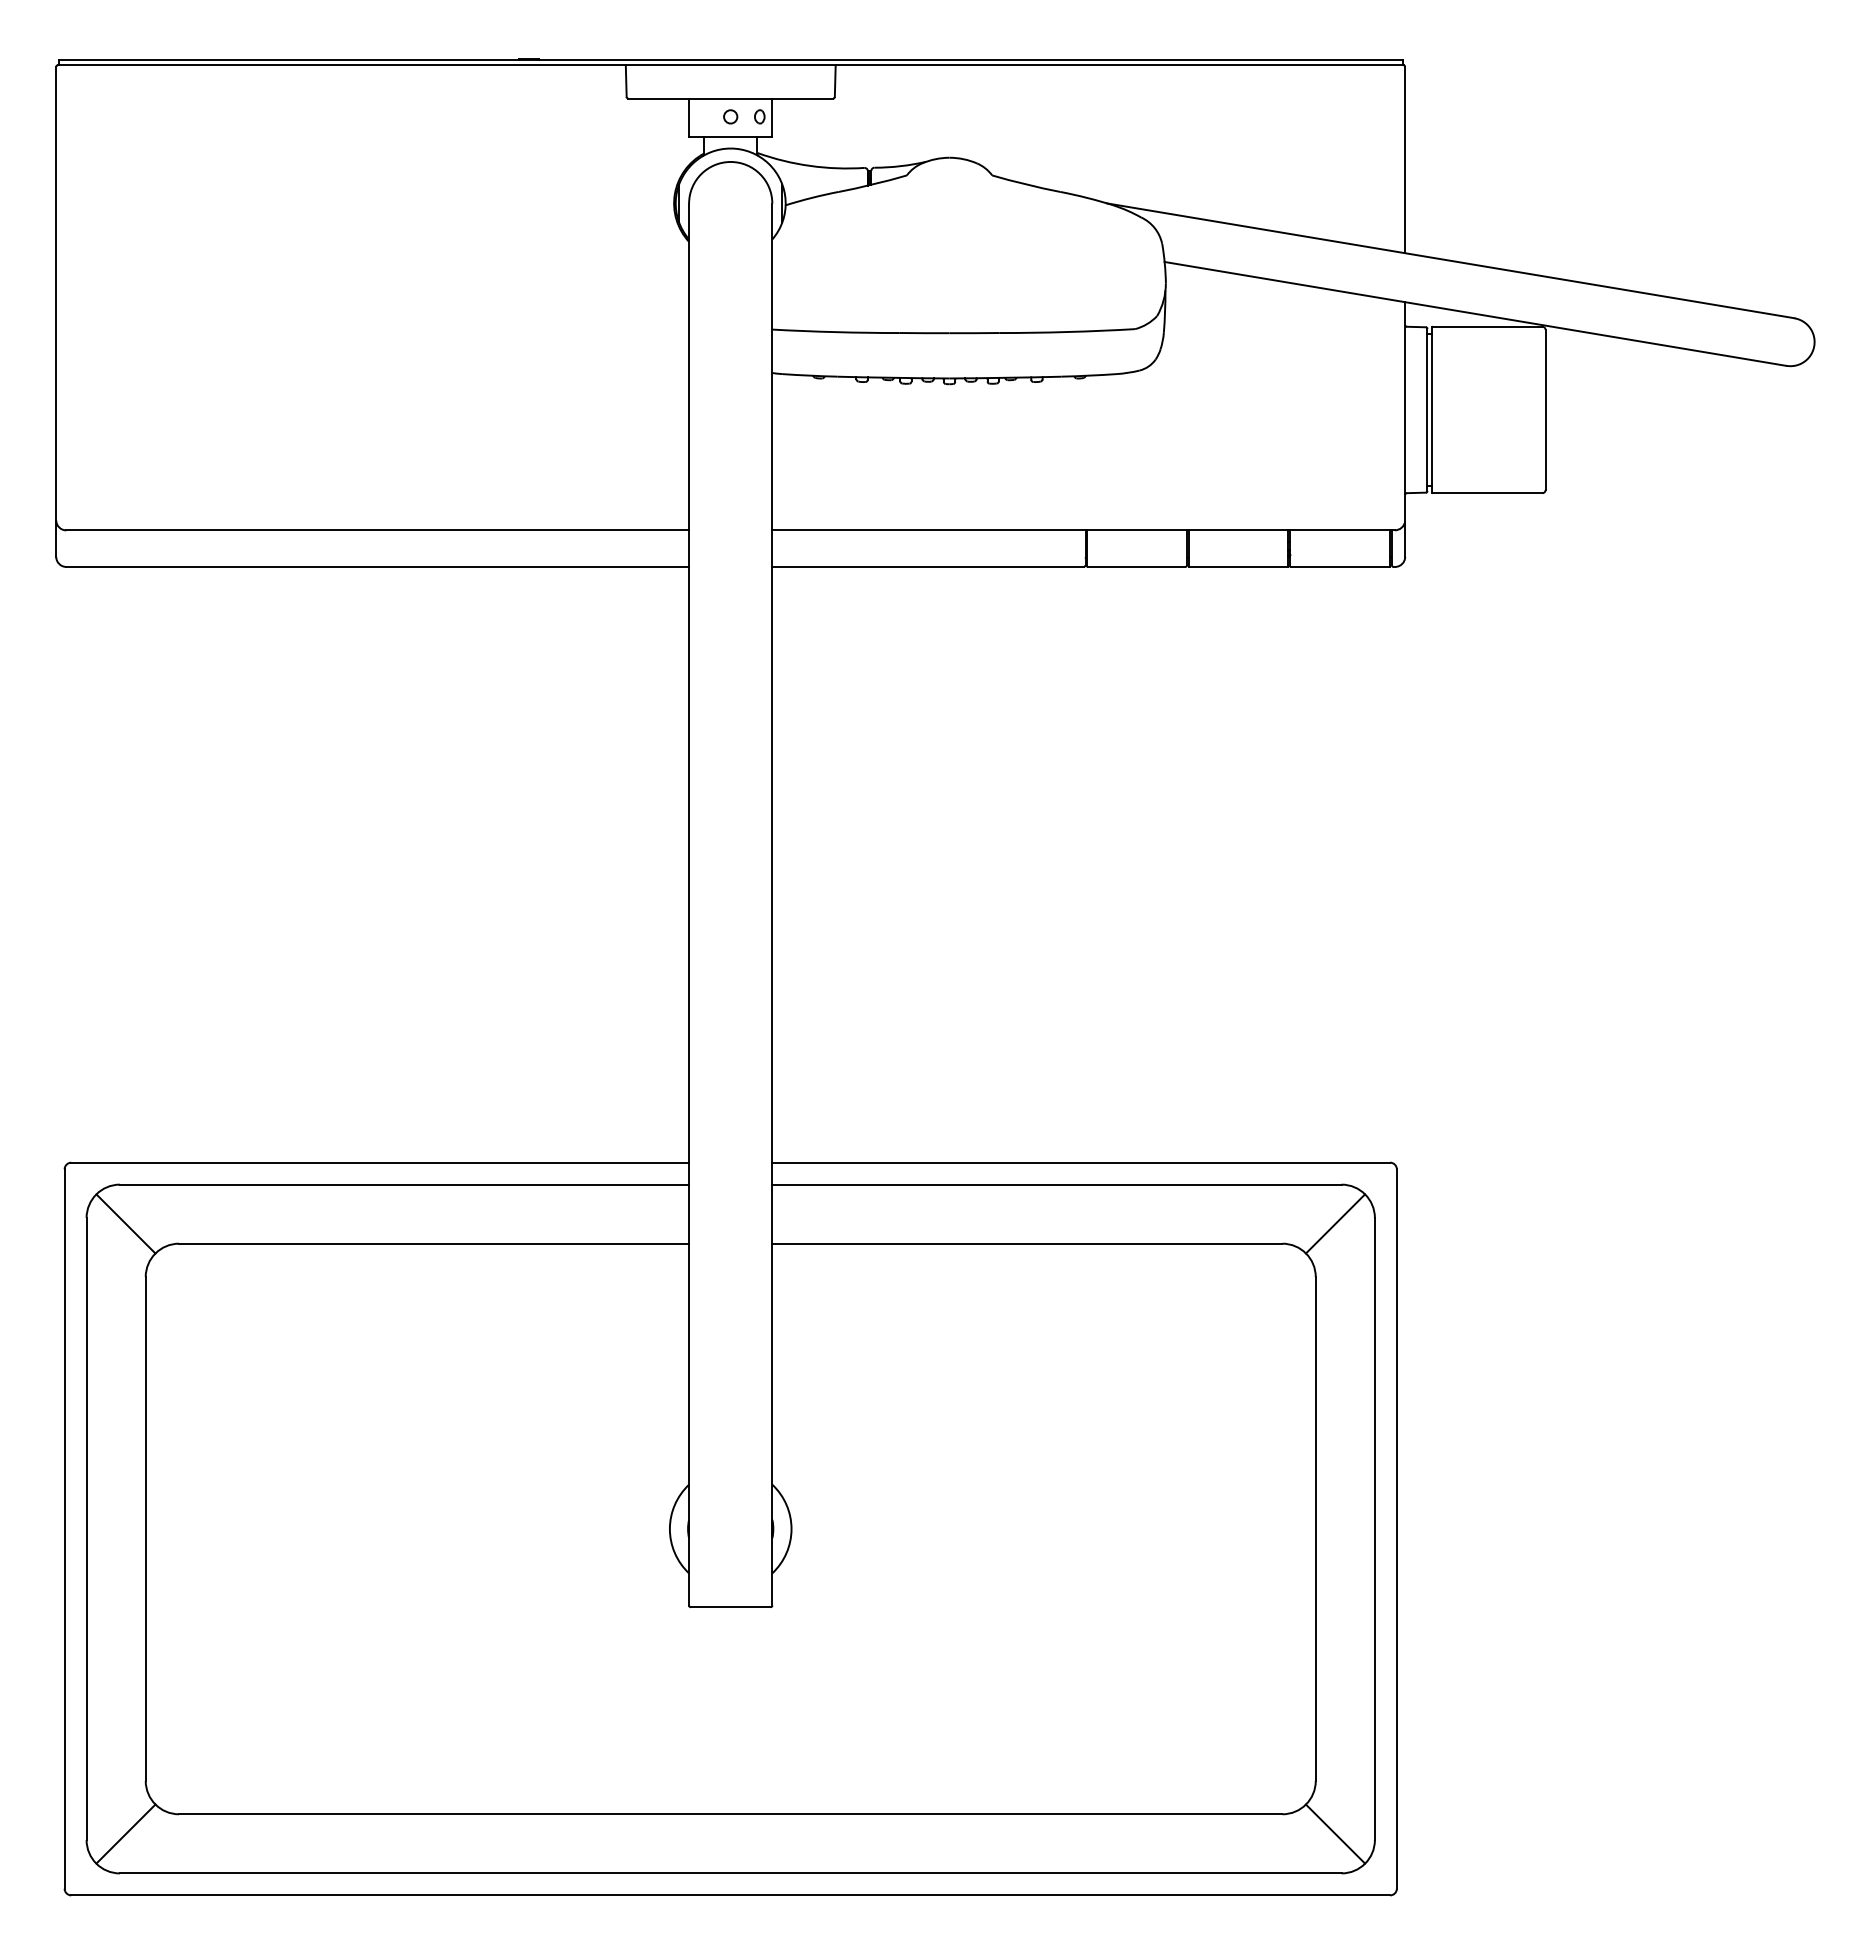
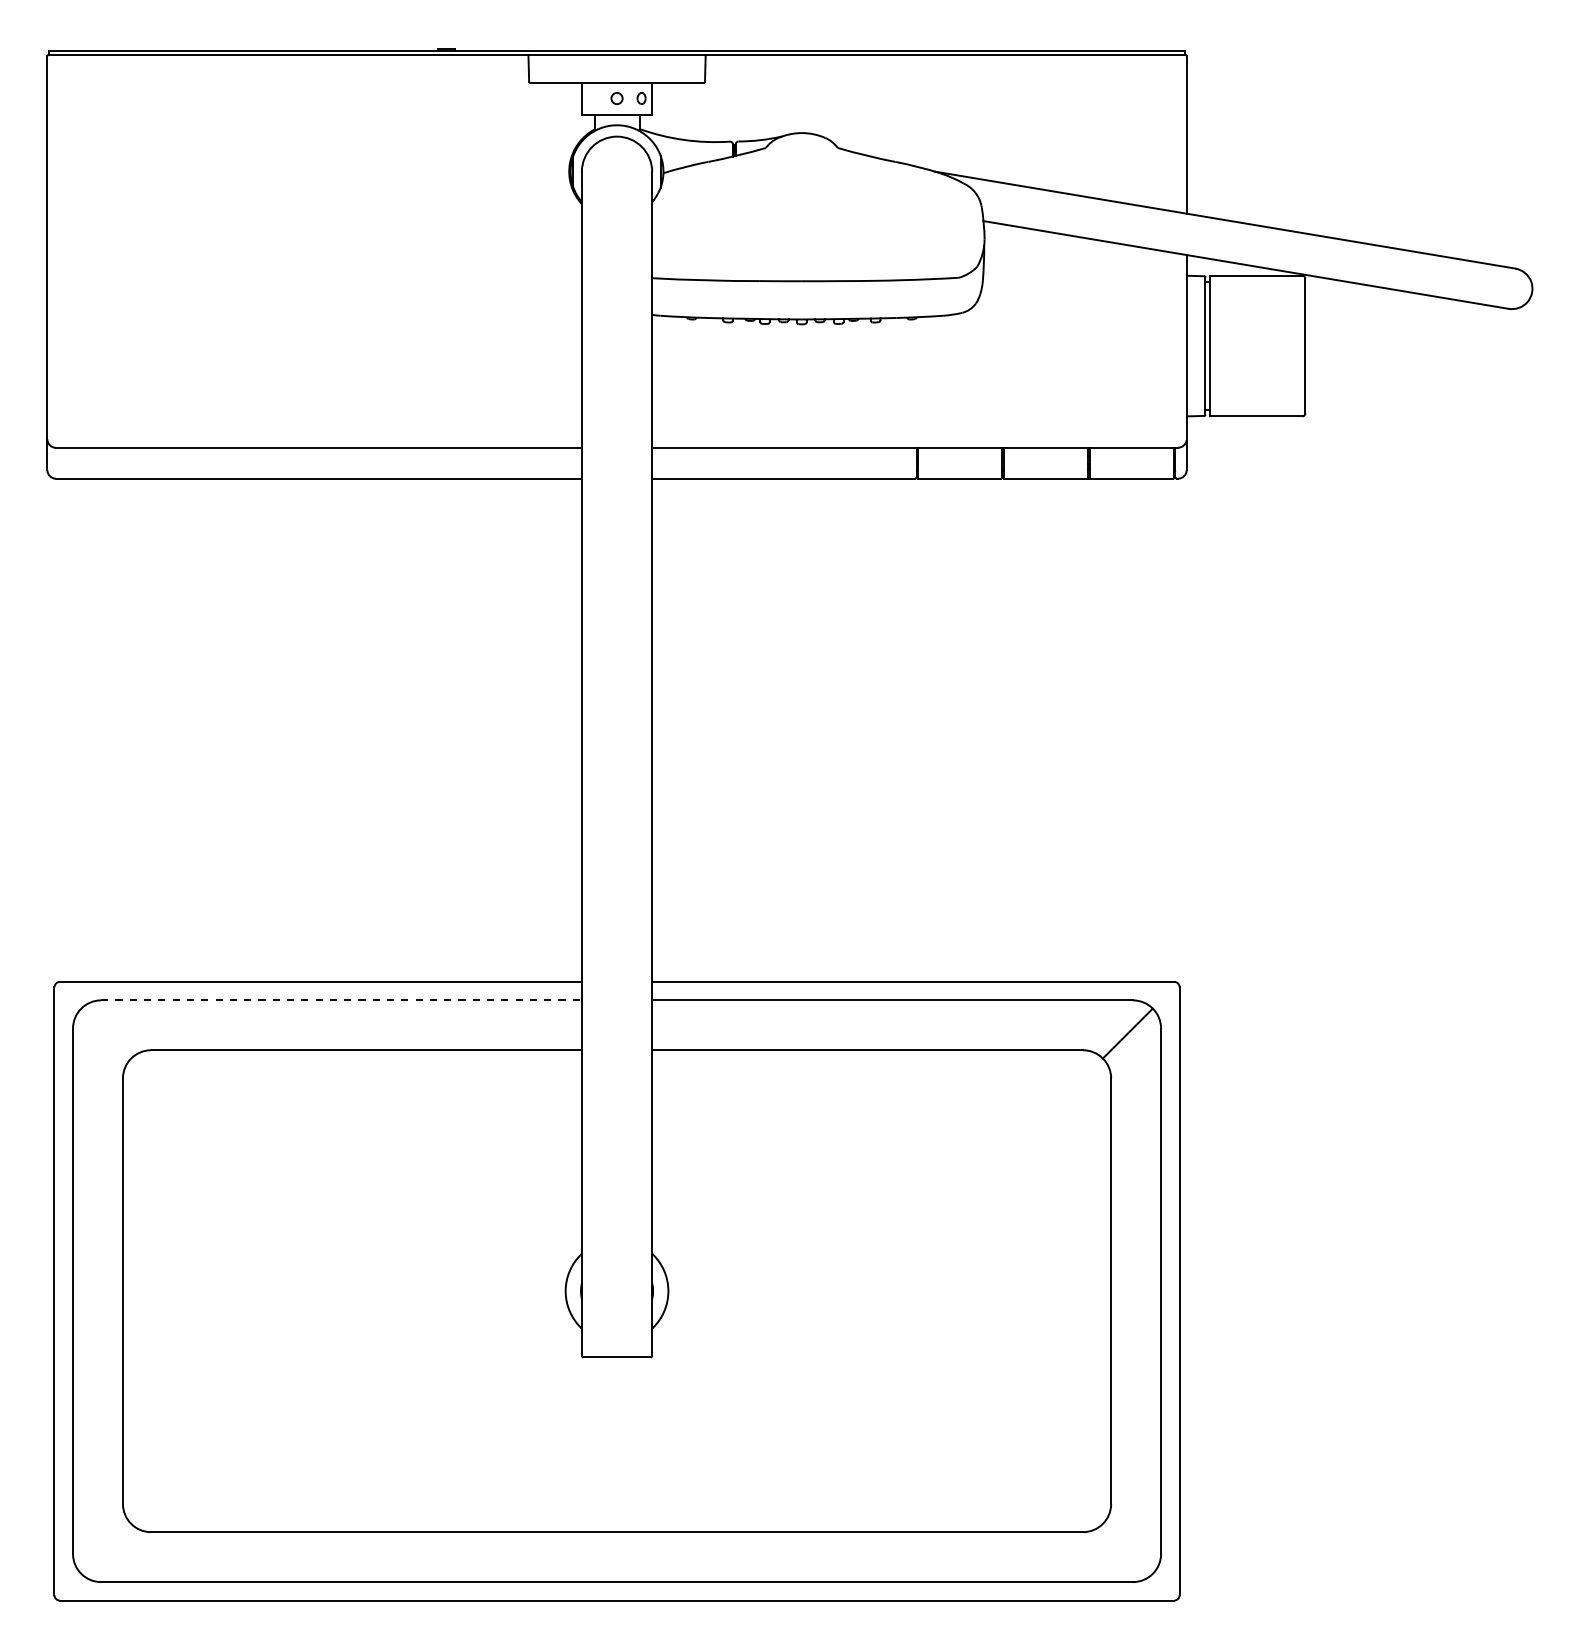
line: (404, 1184) -> (341, 1000), solid -> dashed
line: (125, 1223) -> (105, 1033), removed
line: (125, 1833) -> (105, 1548), removed
line: (1335, 1833) -> (1127, 1548), removed

